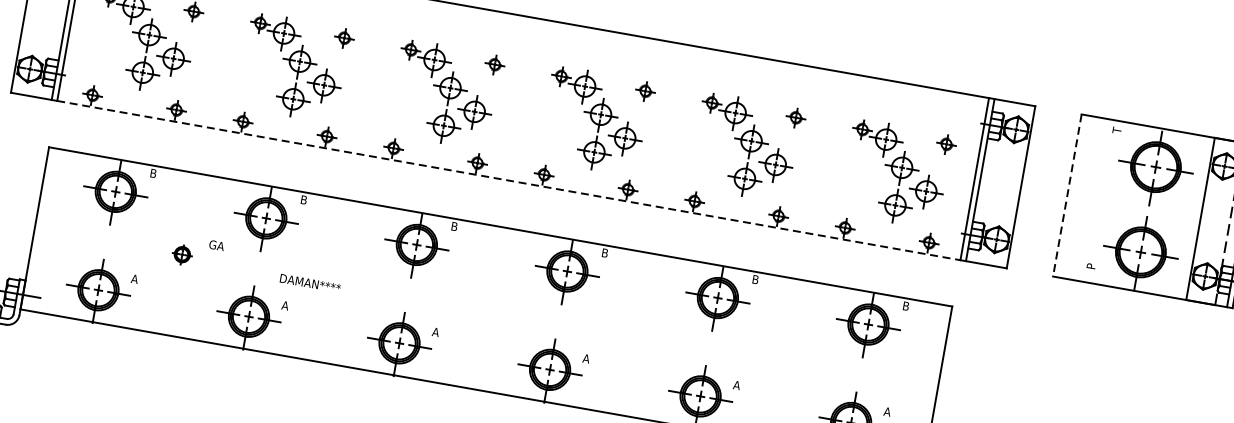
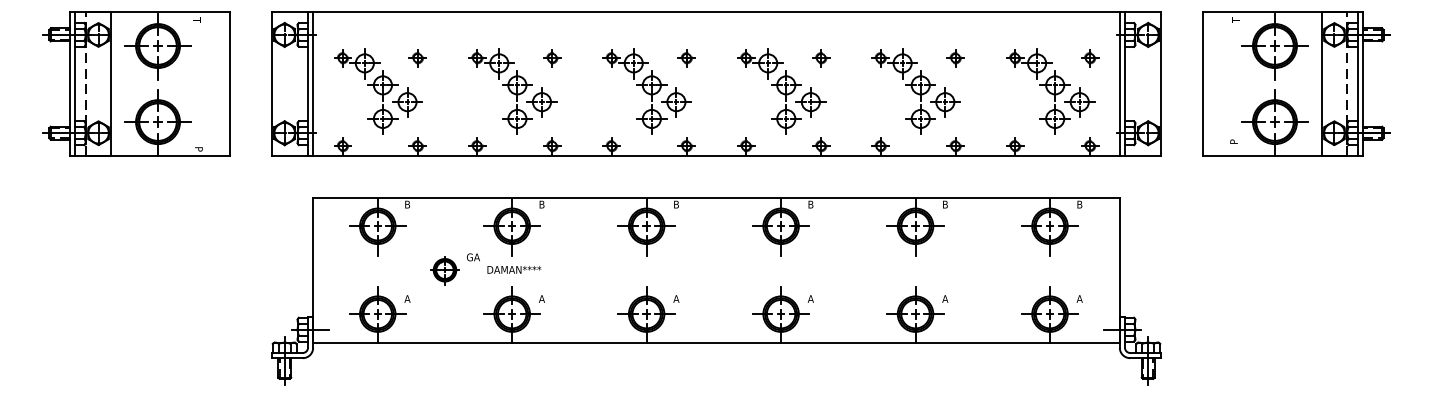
line: (508, 180) -> (716, 156), dashed -> solid
line: (1067, 195) -> (1202, 84), dashed -> solid
part: (181, 254) -> (444, 270), size x1.67
text: (310, 283) -> (514, 269), moved

